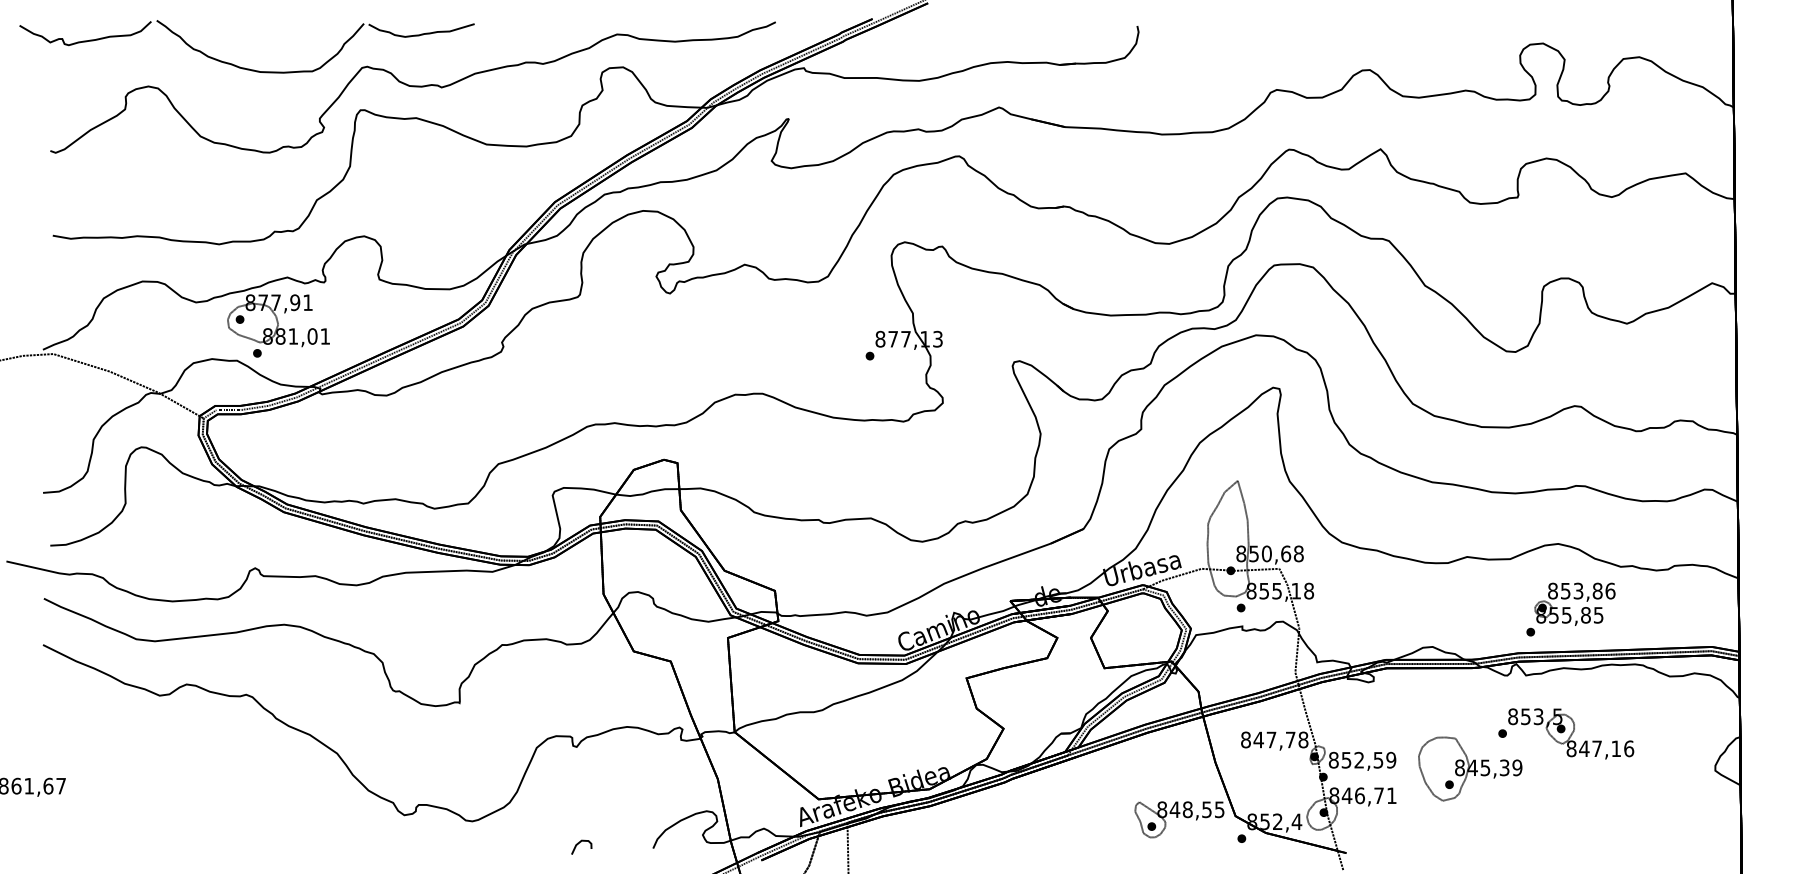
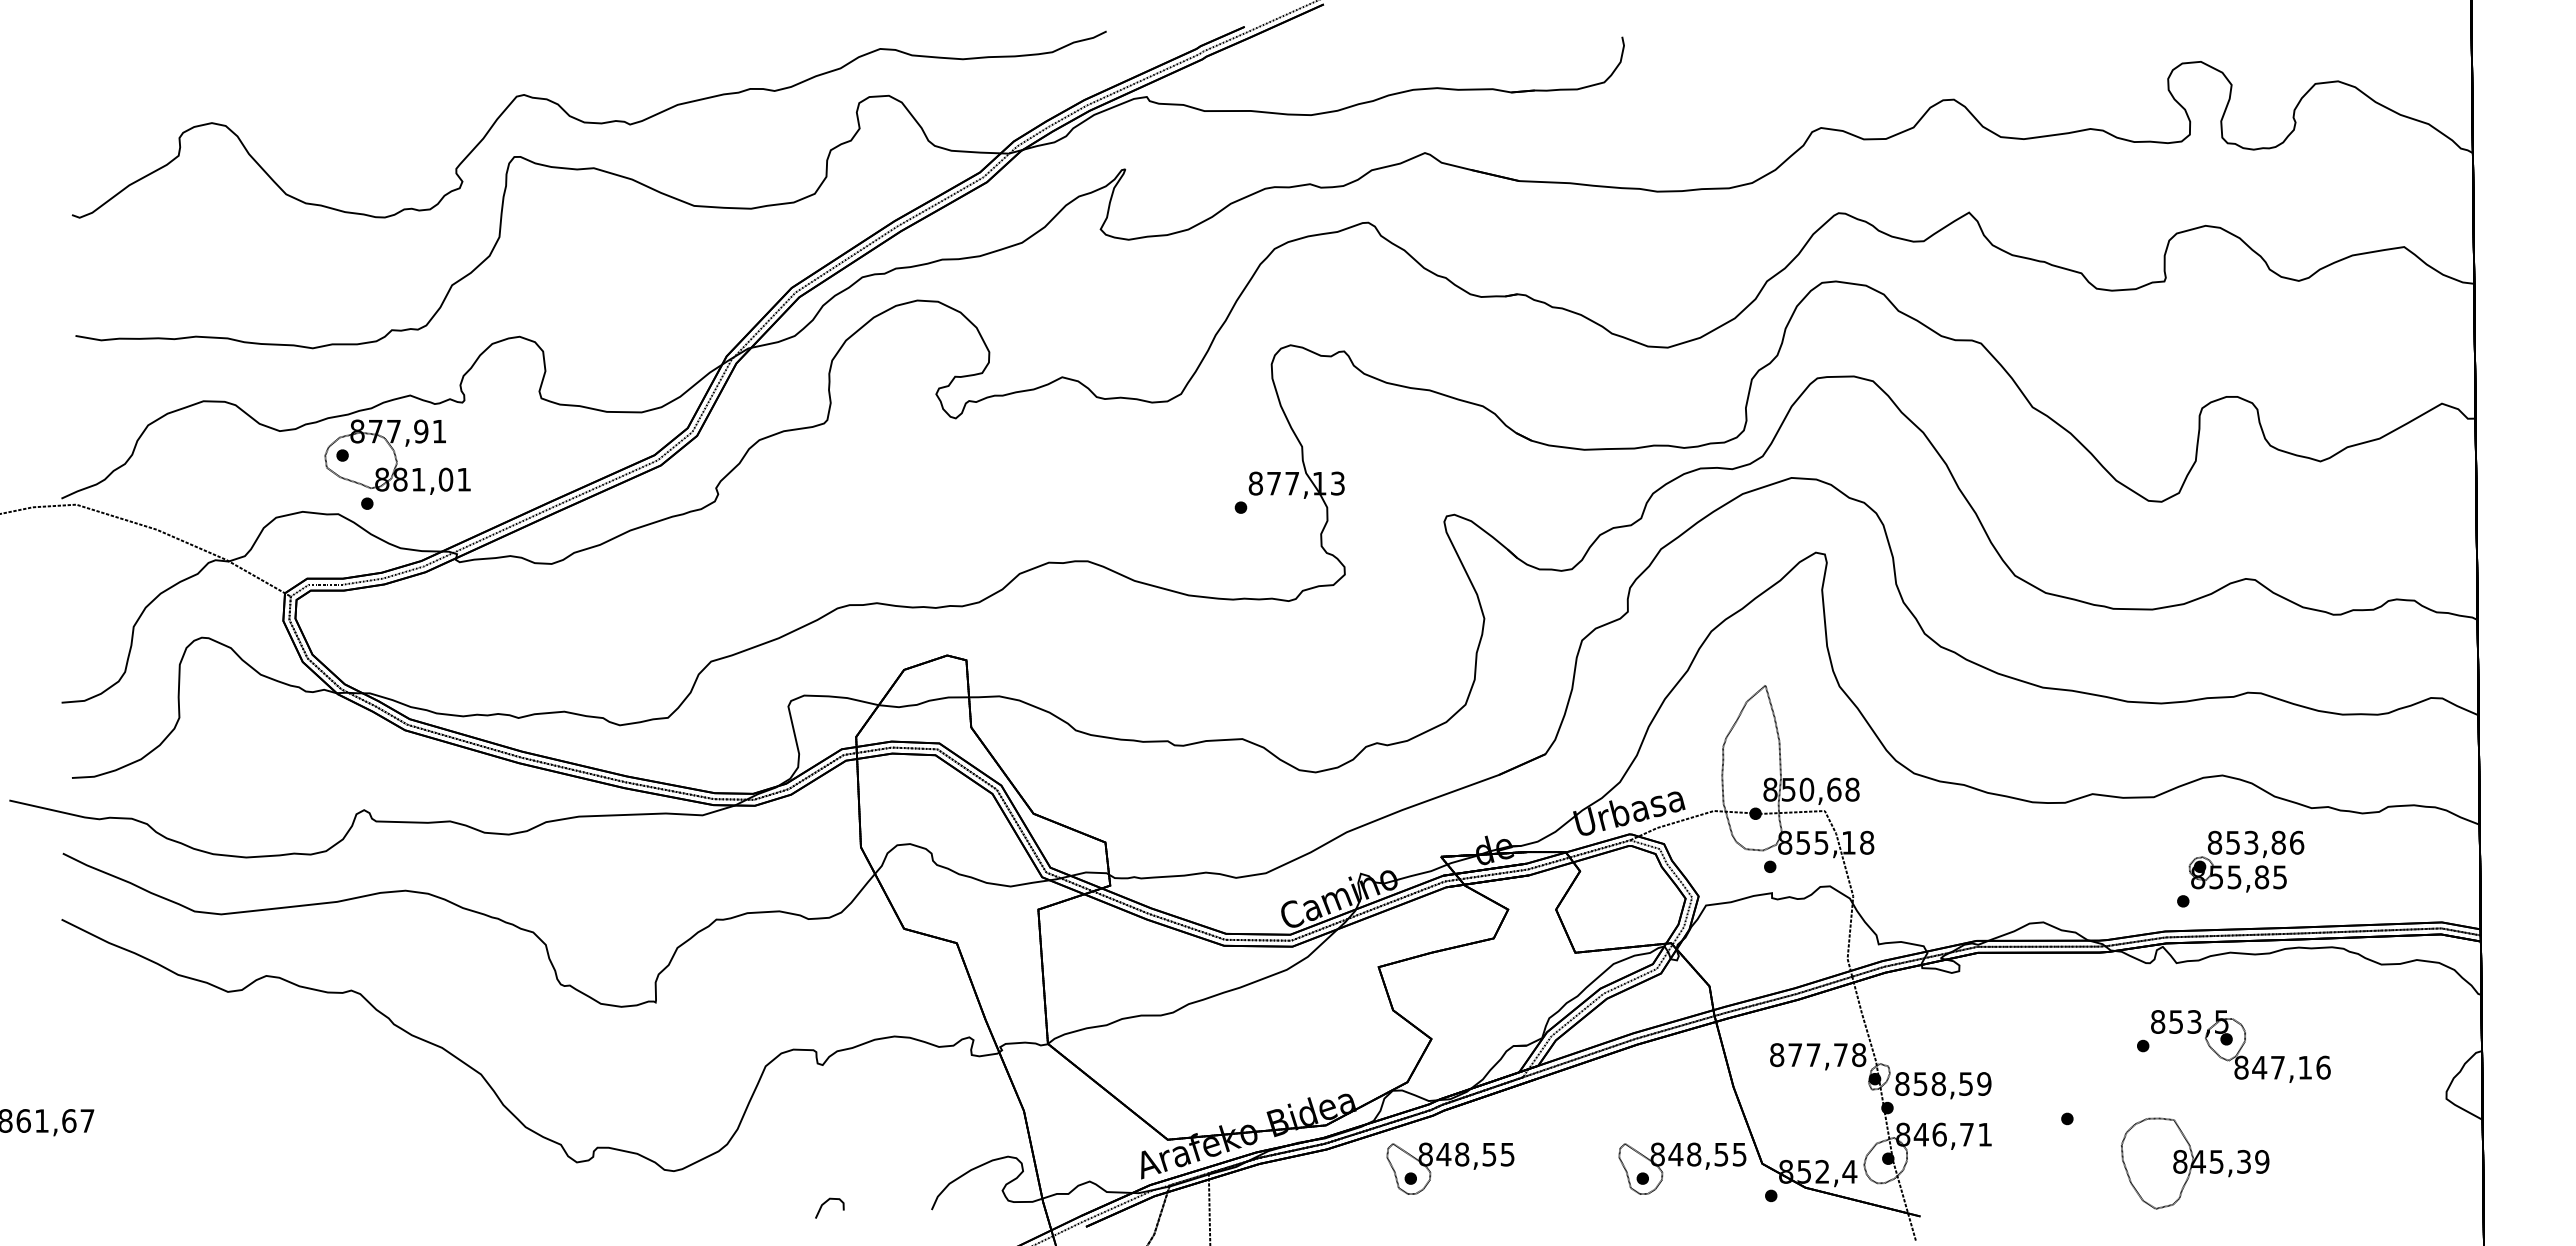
part: (241, 67) -> (344, 95), removed
text: (1258, 739) -> (1794, 1054), 847,78 -> 877,78
text: (1359, 759) -> (1938, 1083), 852,59 -> 858,59
part: (1470, 769) -> (2195, 1163), moved
part: (1016, 819) -> (1450, 1168), added

